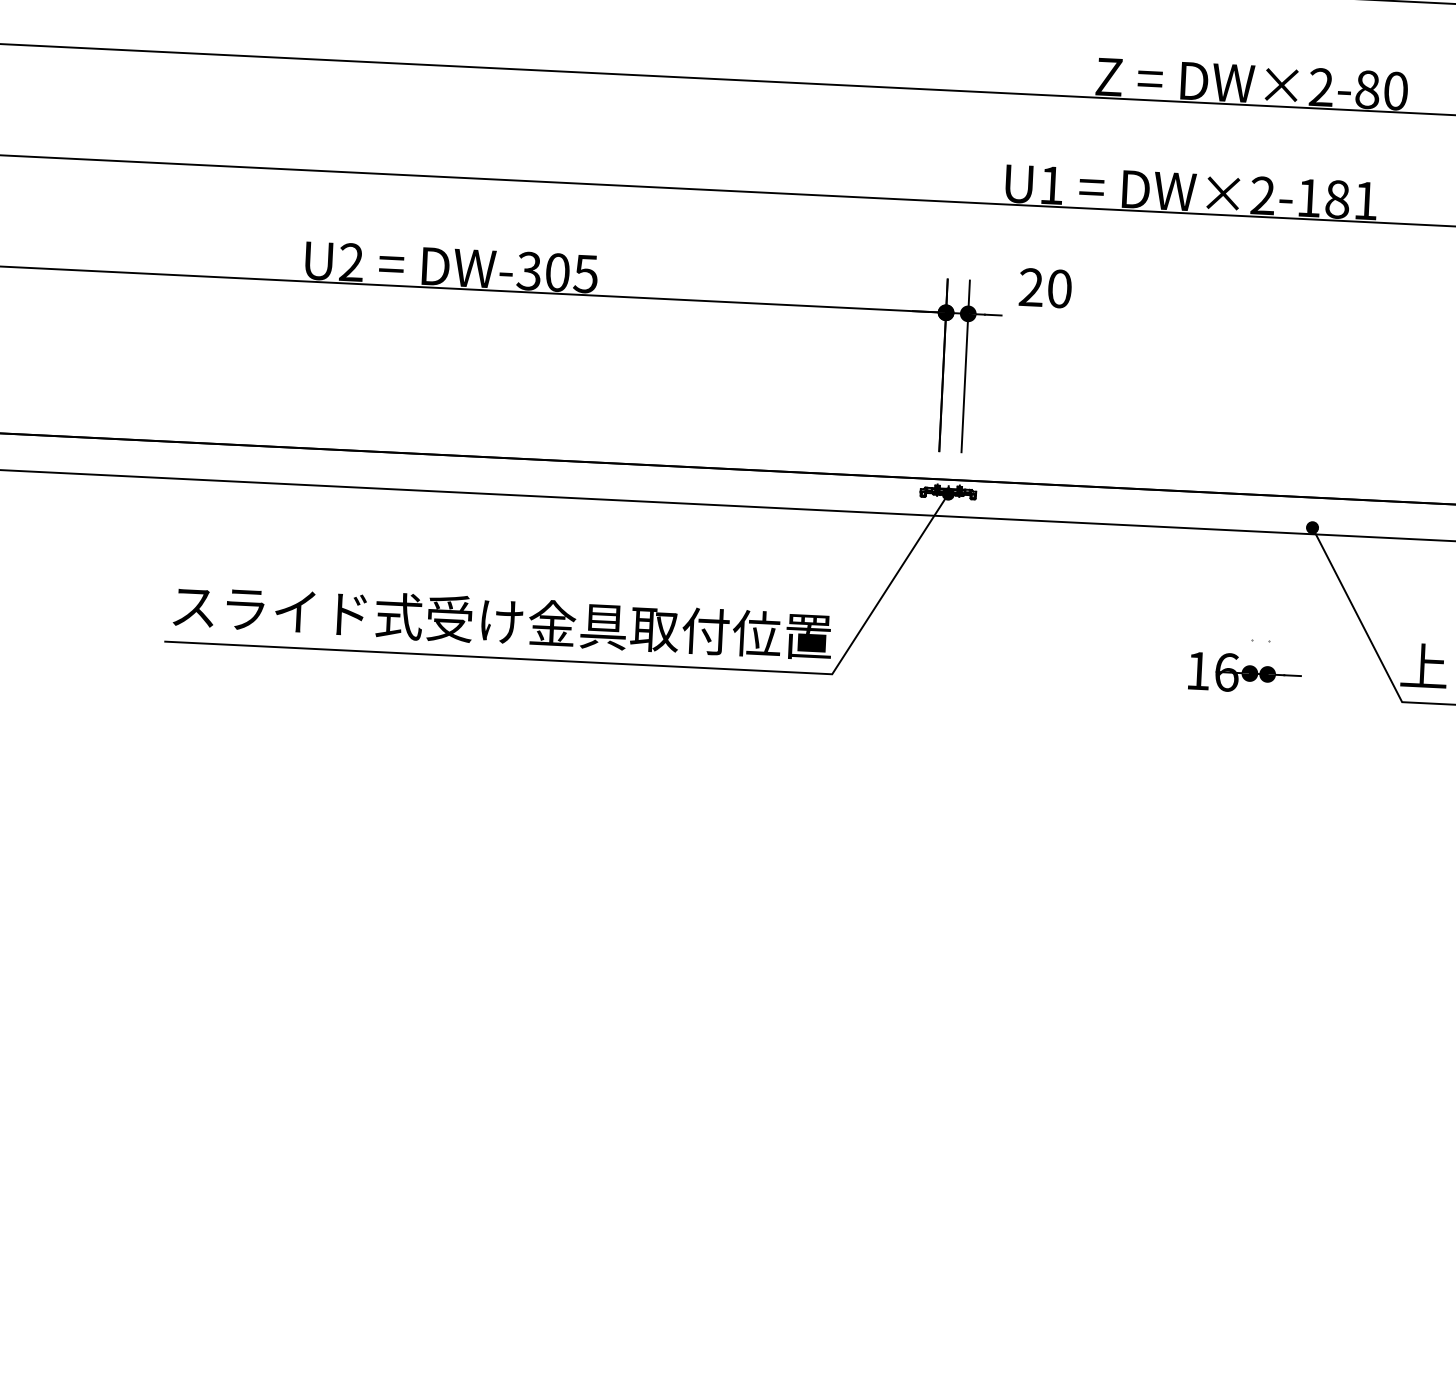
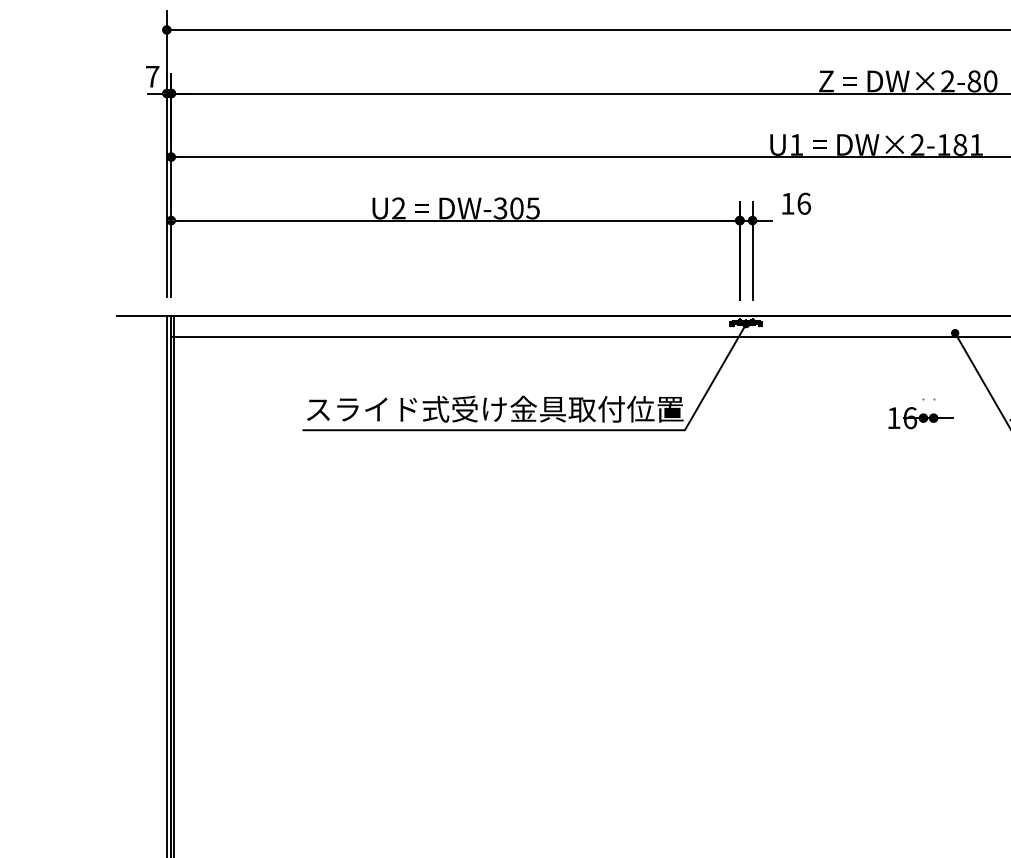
text: (1044, 287) -> (795, 203), 20 -> 16

